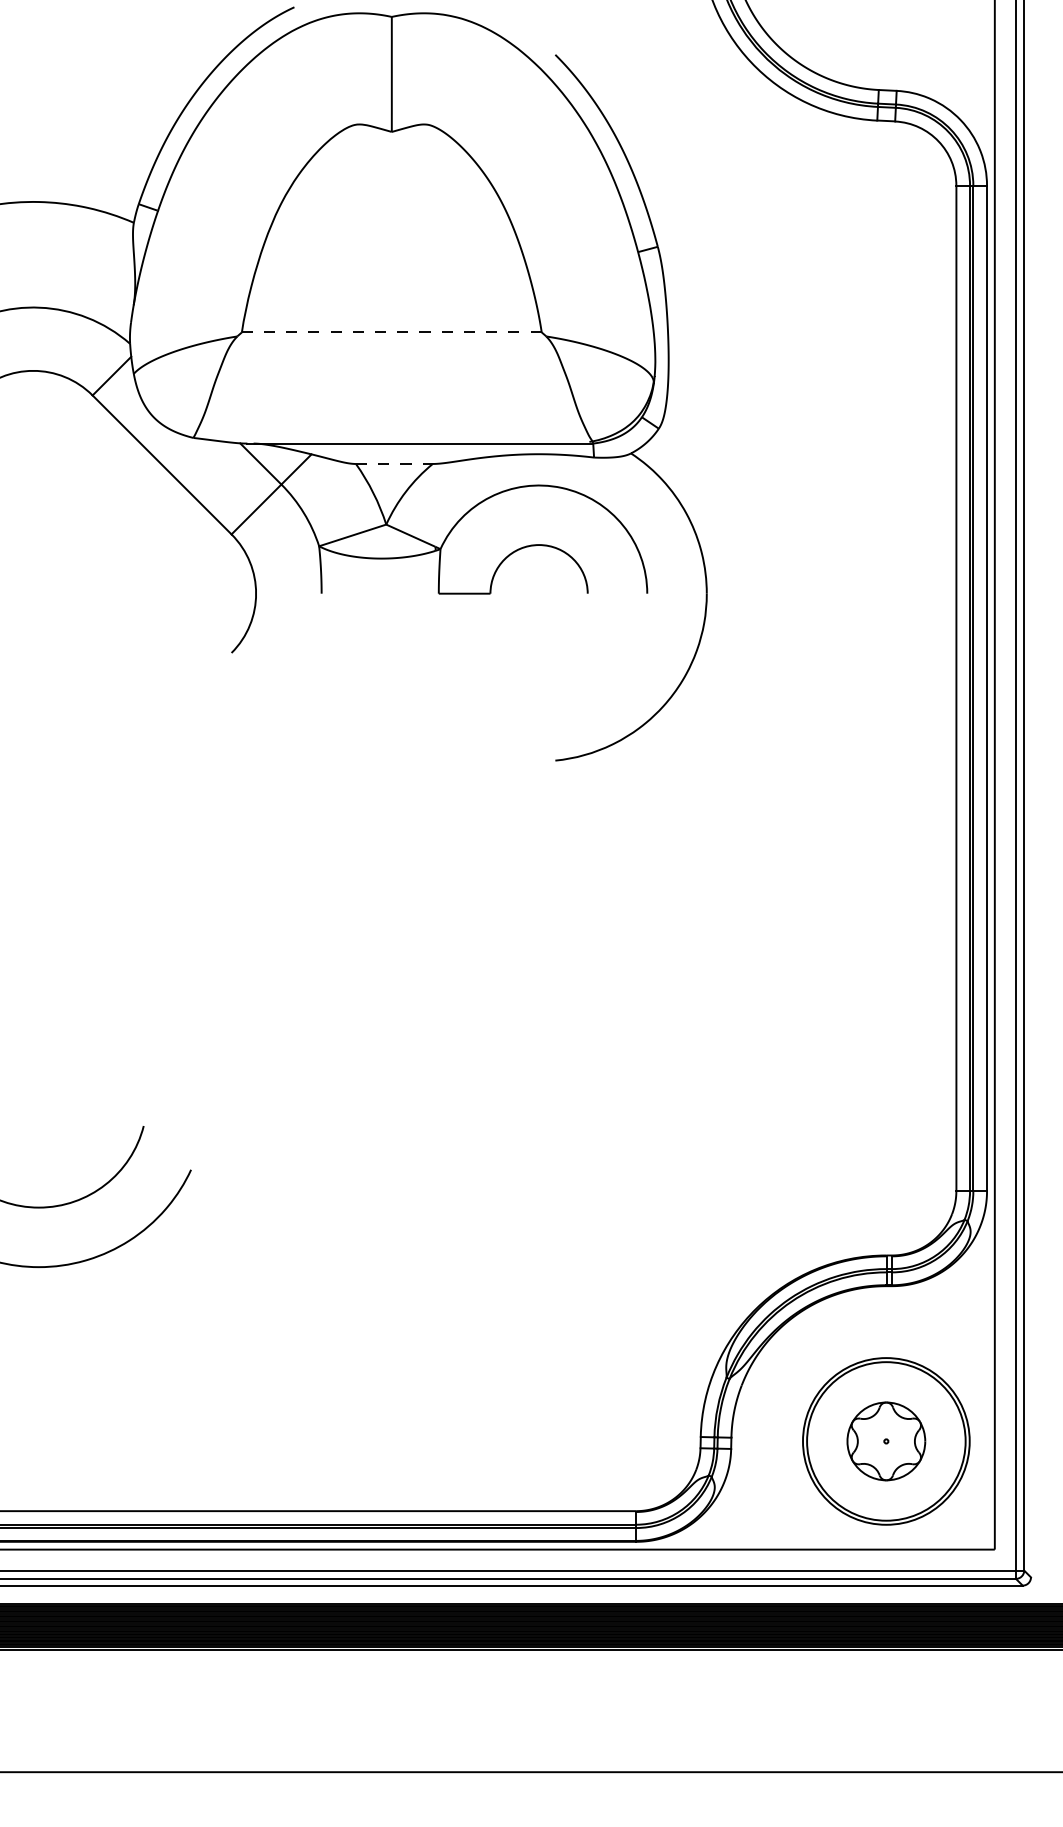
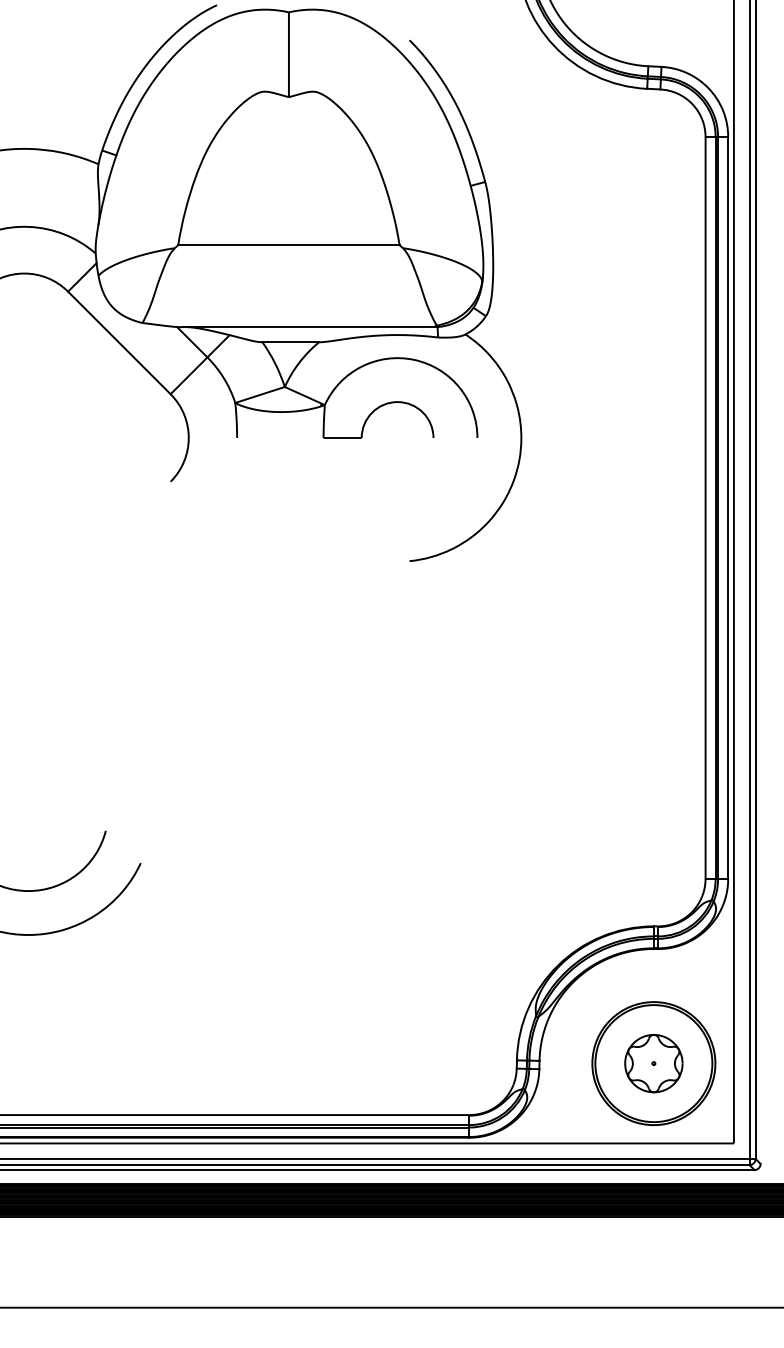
line: (391, 332) -> (288, 245), dashed -> solid
line: (394, 463) -> (290, 341), dashed -> solid

